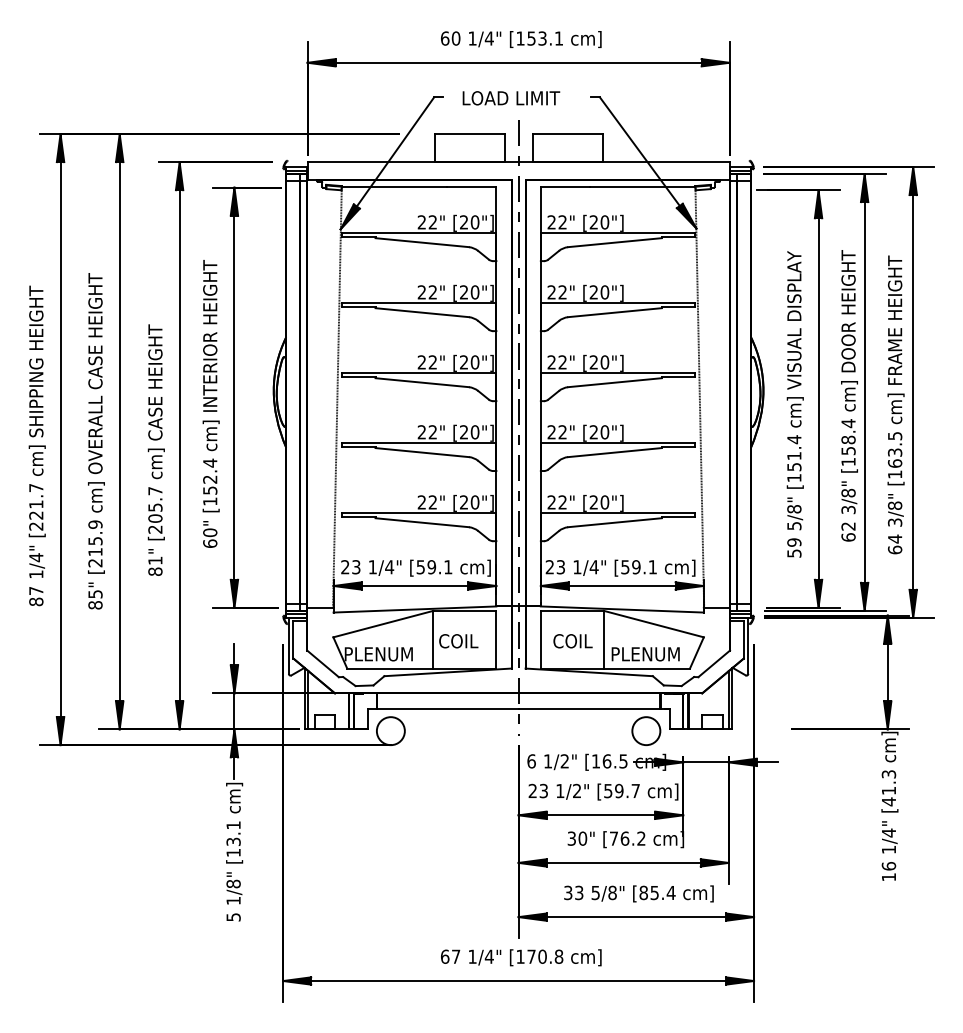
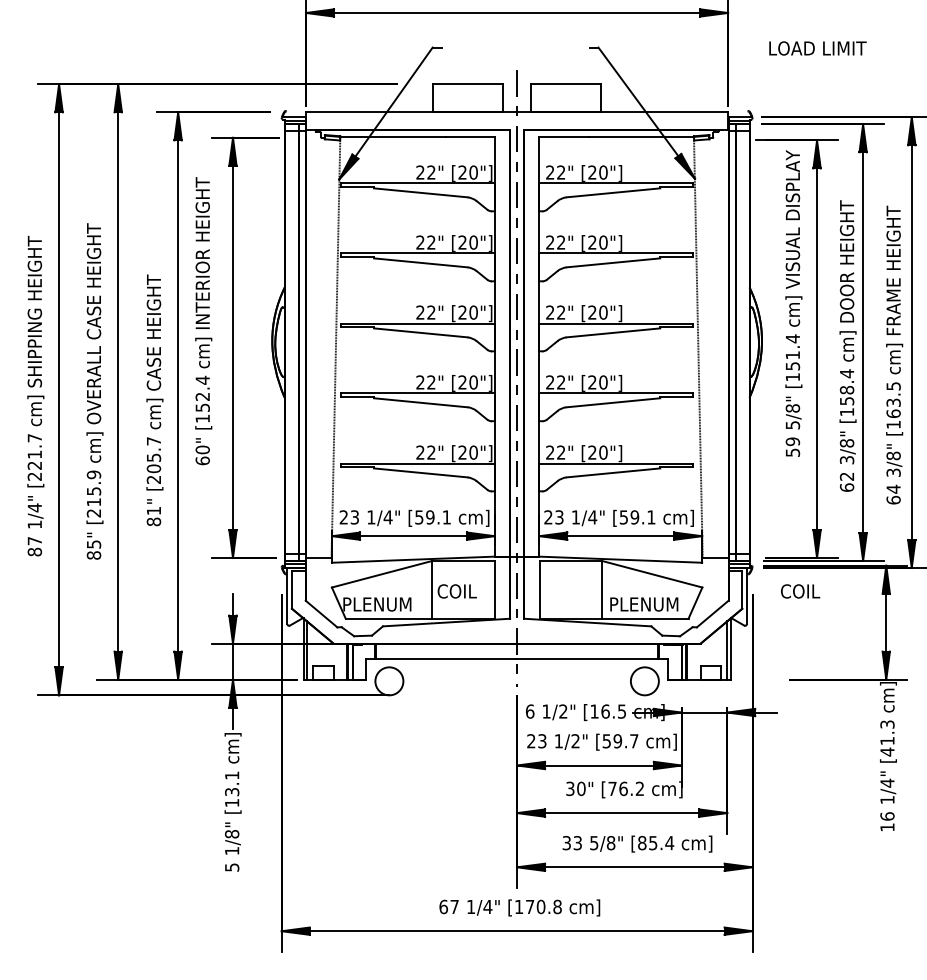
text: (511, 98) -> (818, 48), moved
text: (210, 403) -> (203, 320), moved
text: (794, 404) -> (793, 303), moved
text: (572, 641) -> (800, 591), moved

